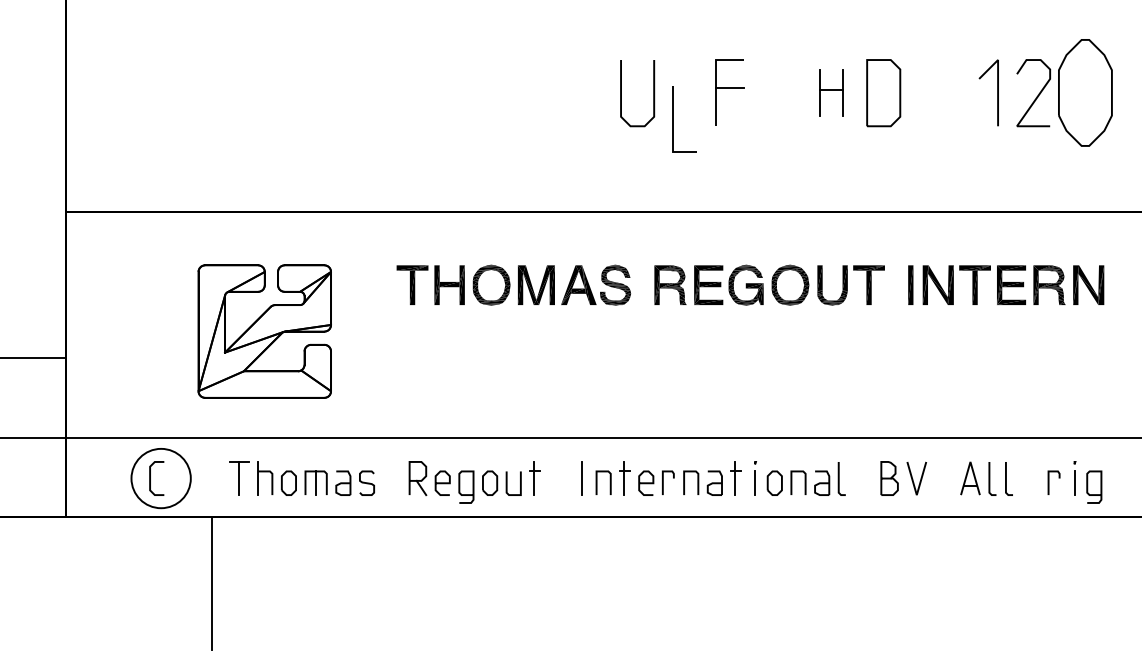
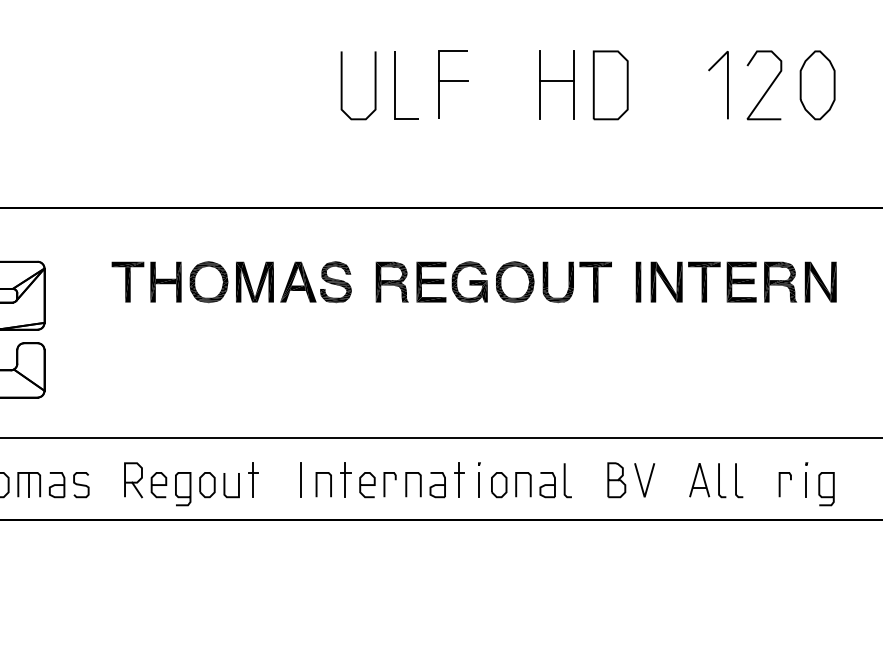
part: (831, 92) -> (557, 84), size x1.43
part: (1085, 93) -> (817, 85), size x0.62
line: (673, 119) -> (395, 85), moved

